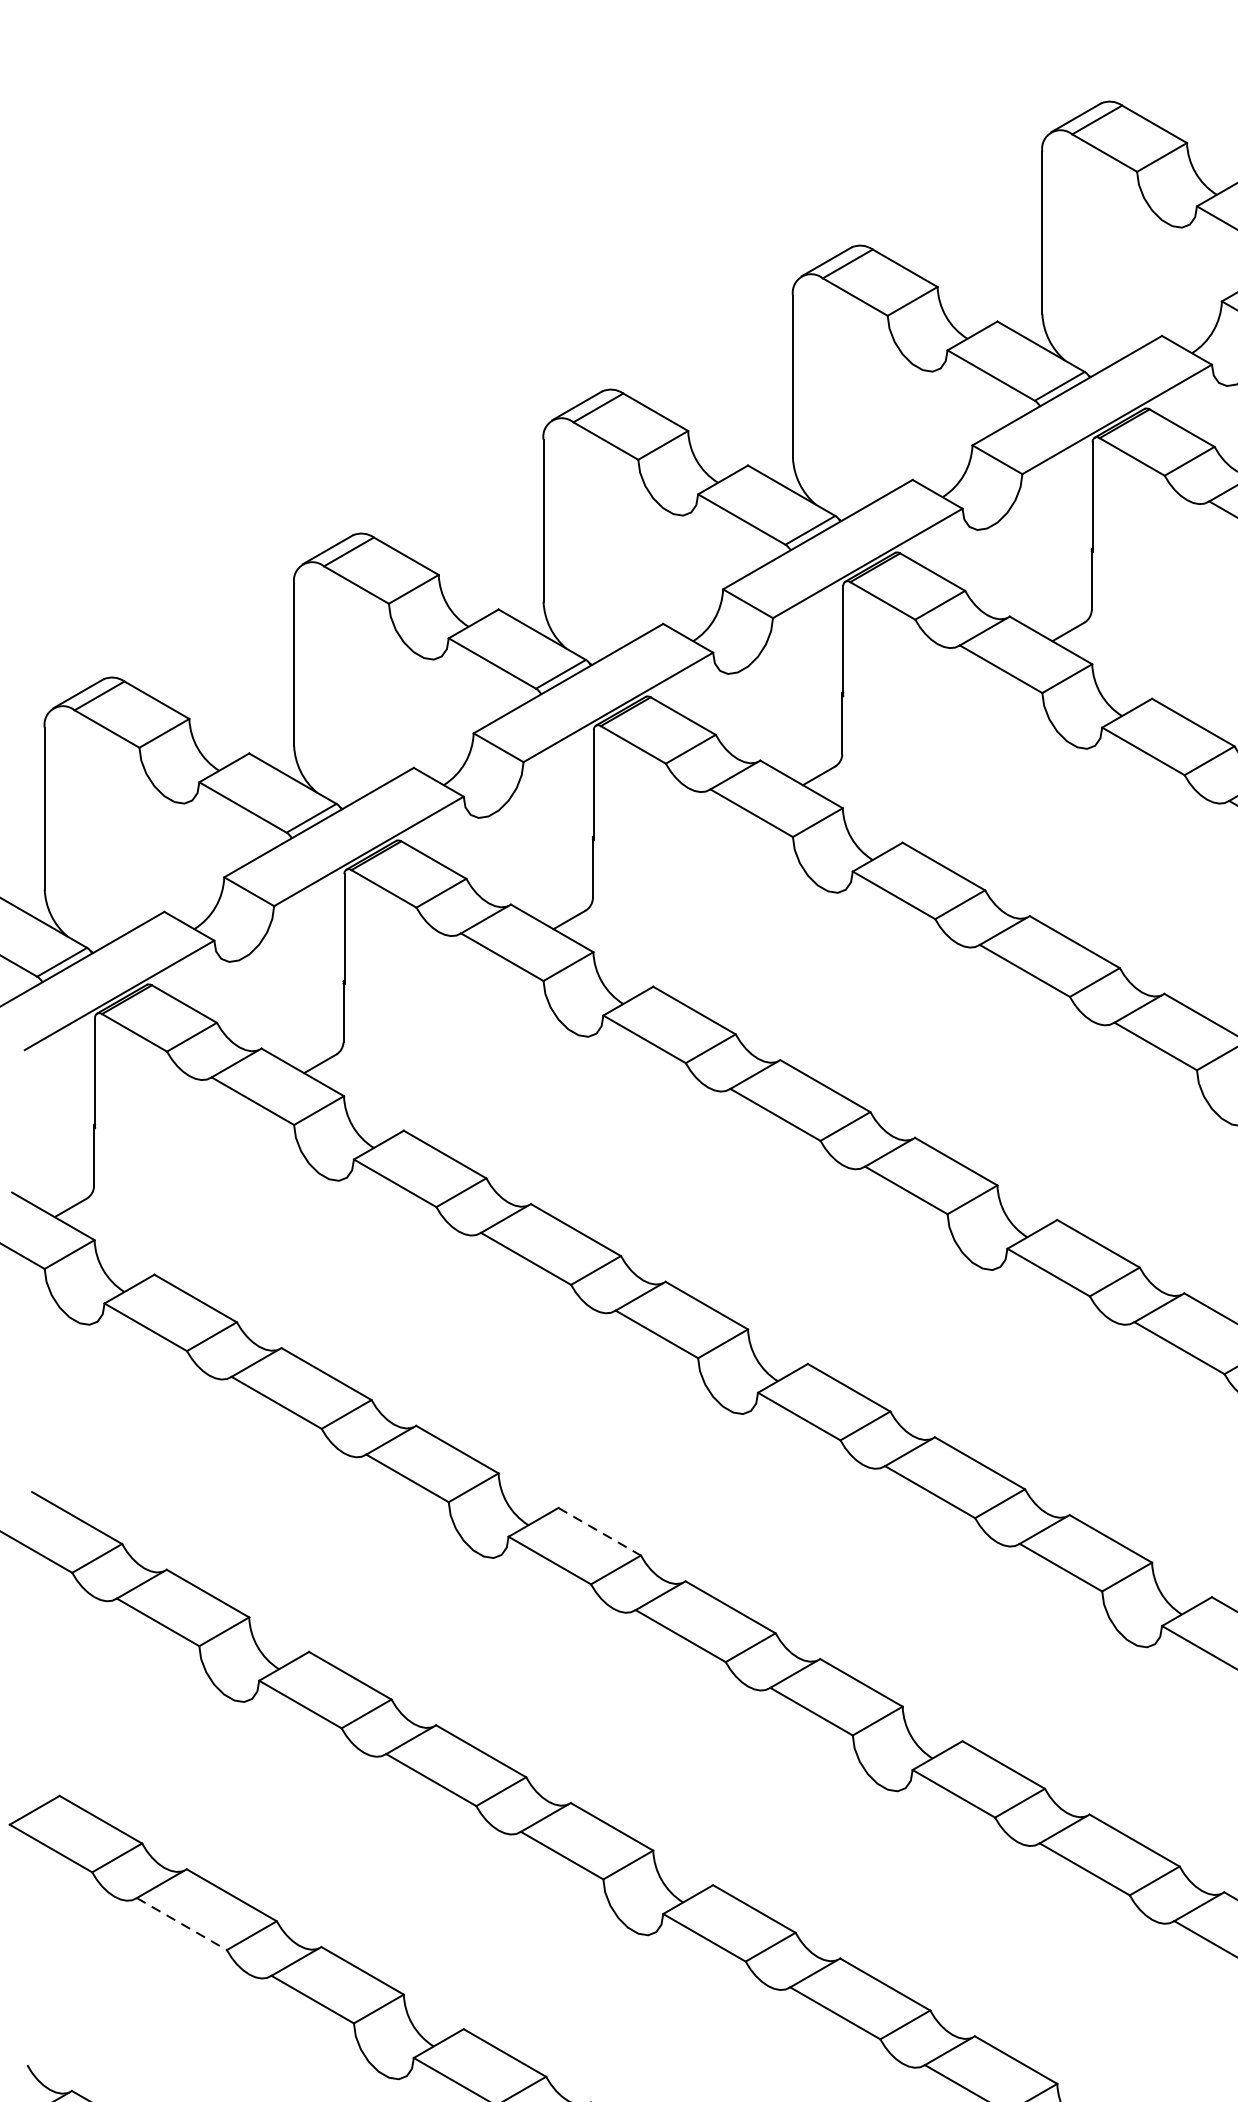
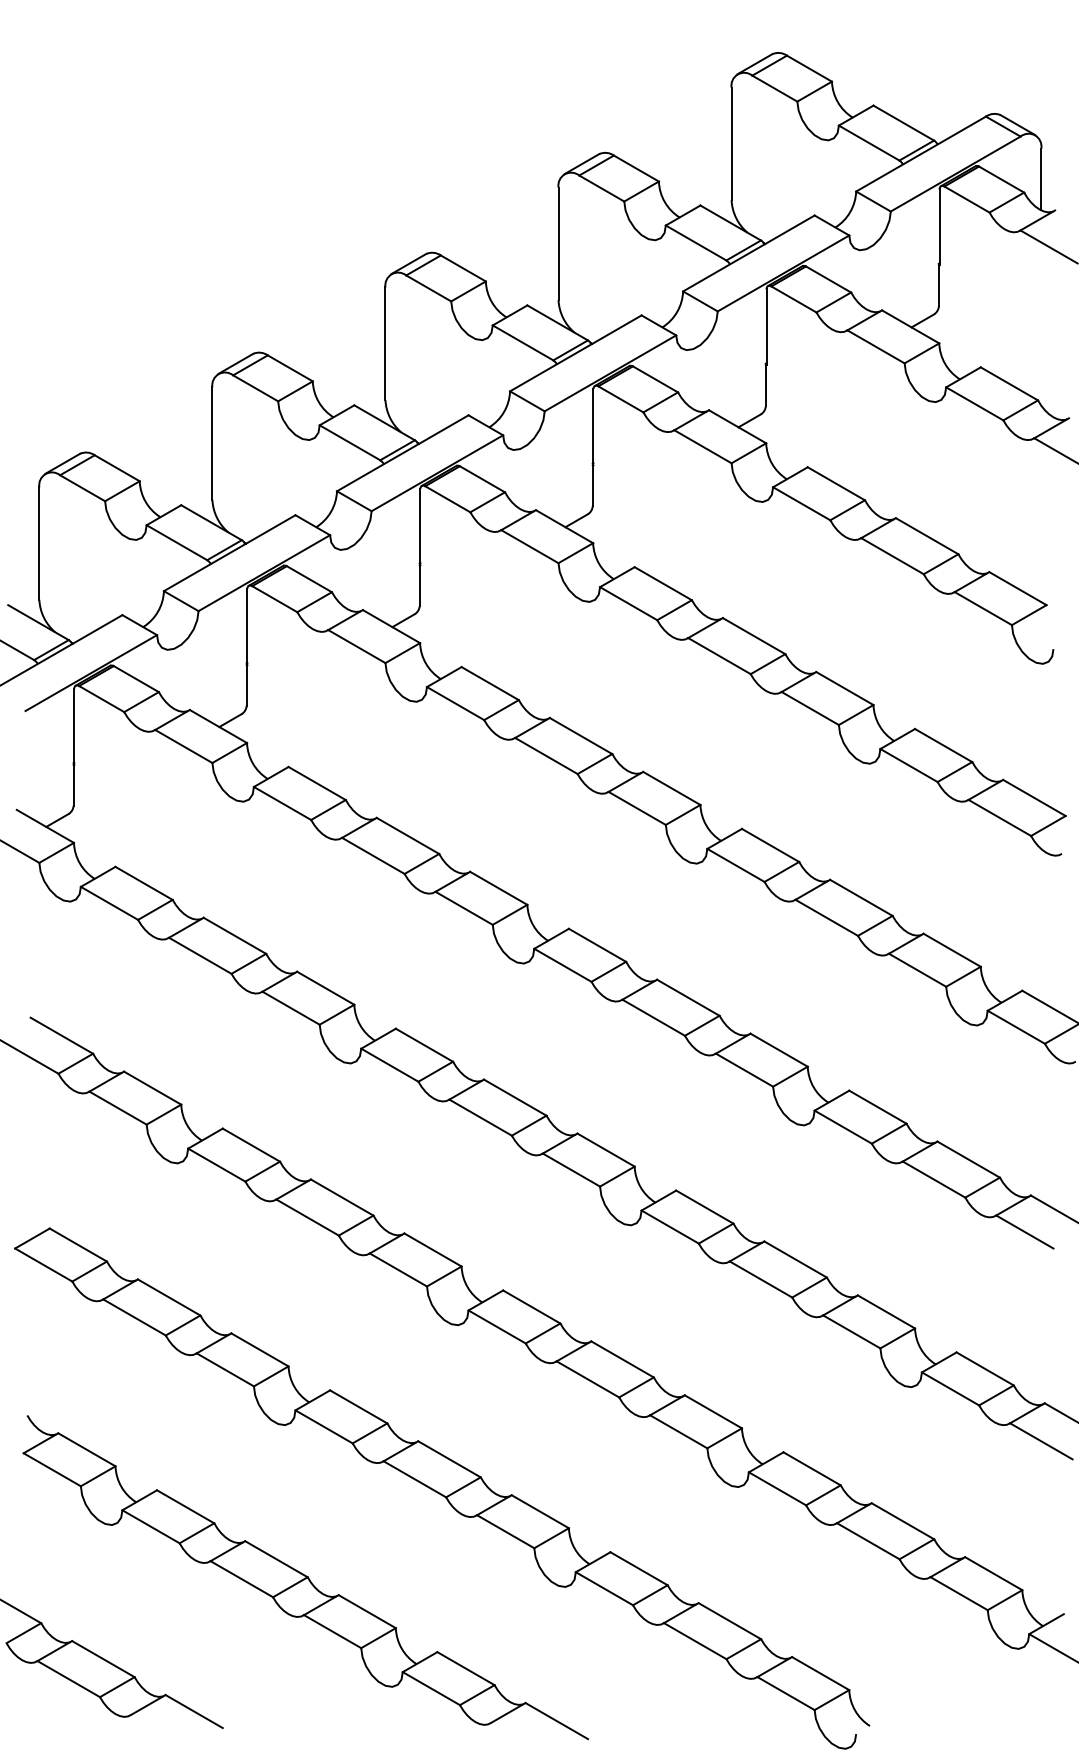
line: (599, 1532) -> (424, 1045), dashed -> solid
line: (181, 1924) -> (134, 1317), dashed -> solid

